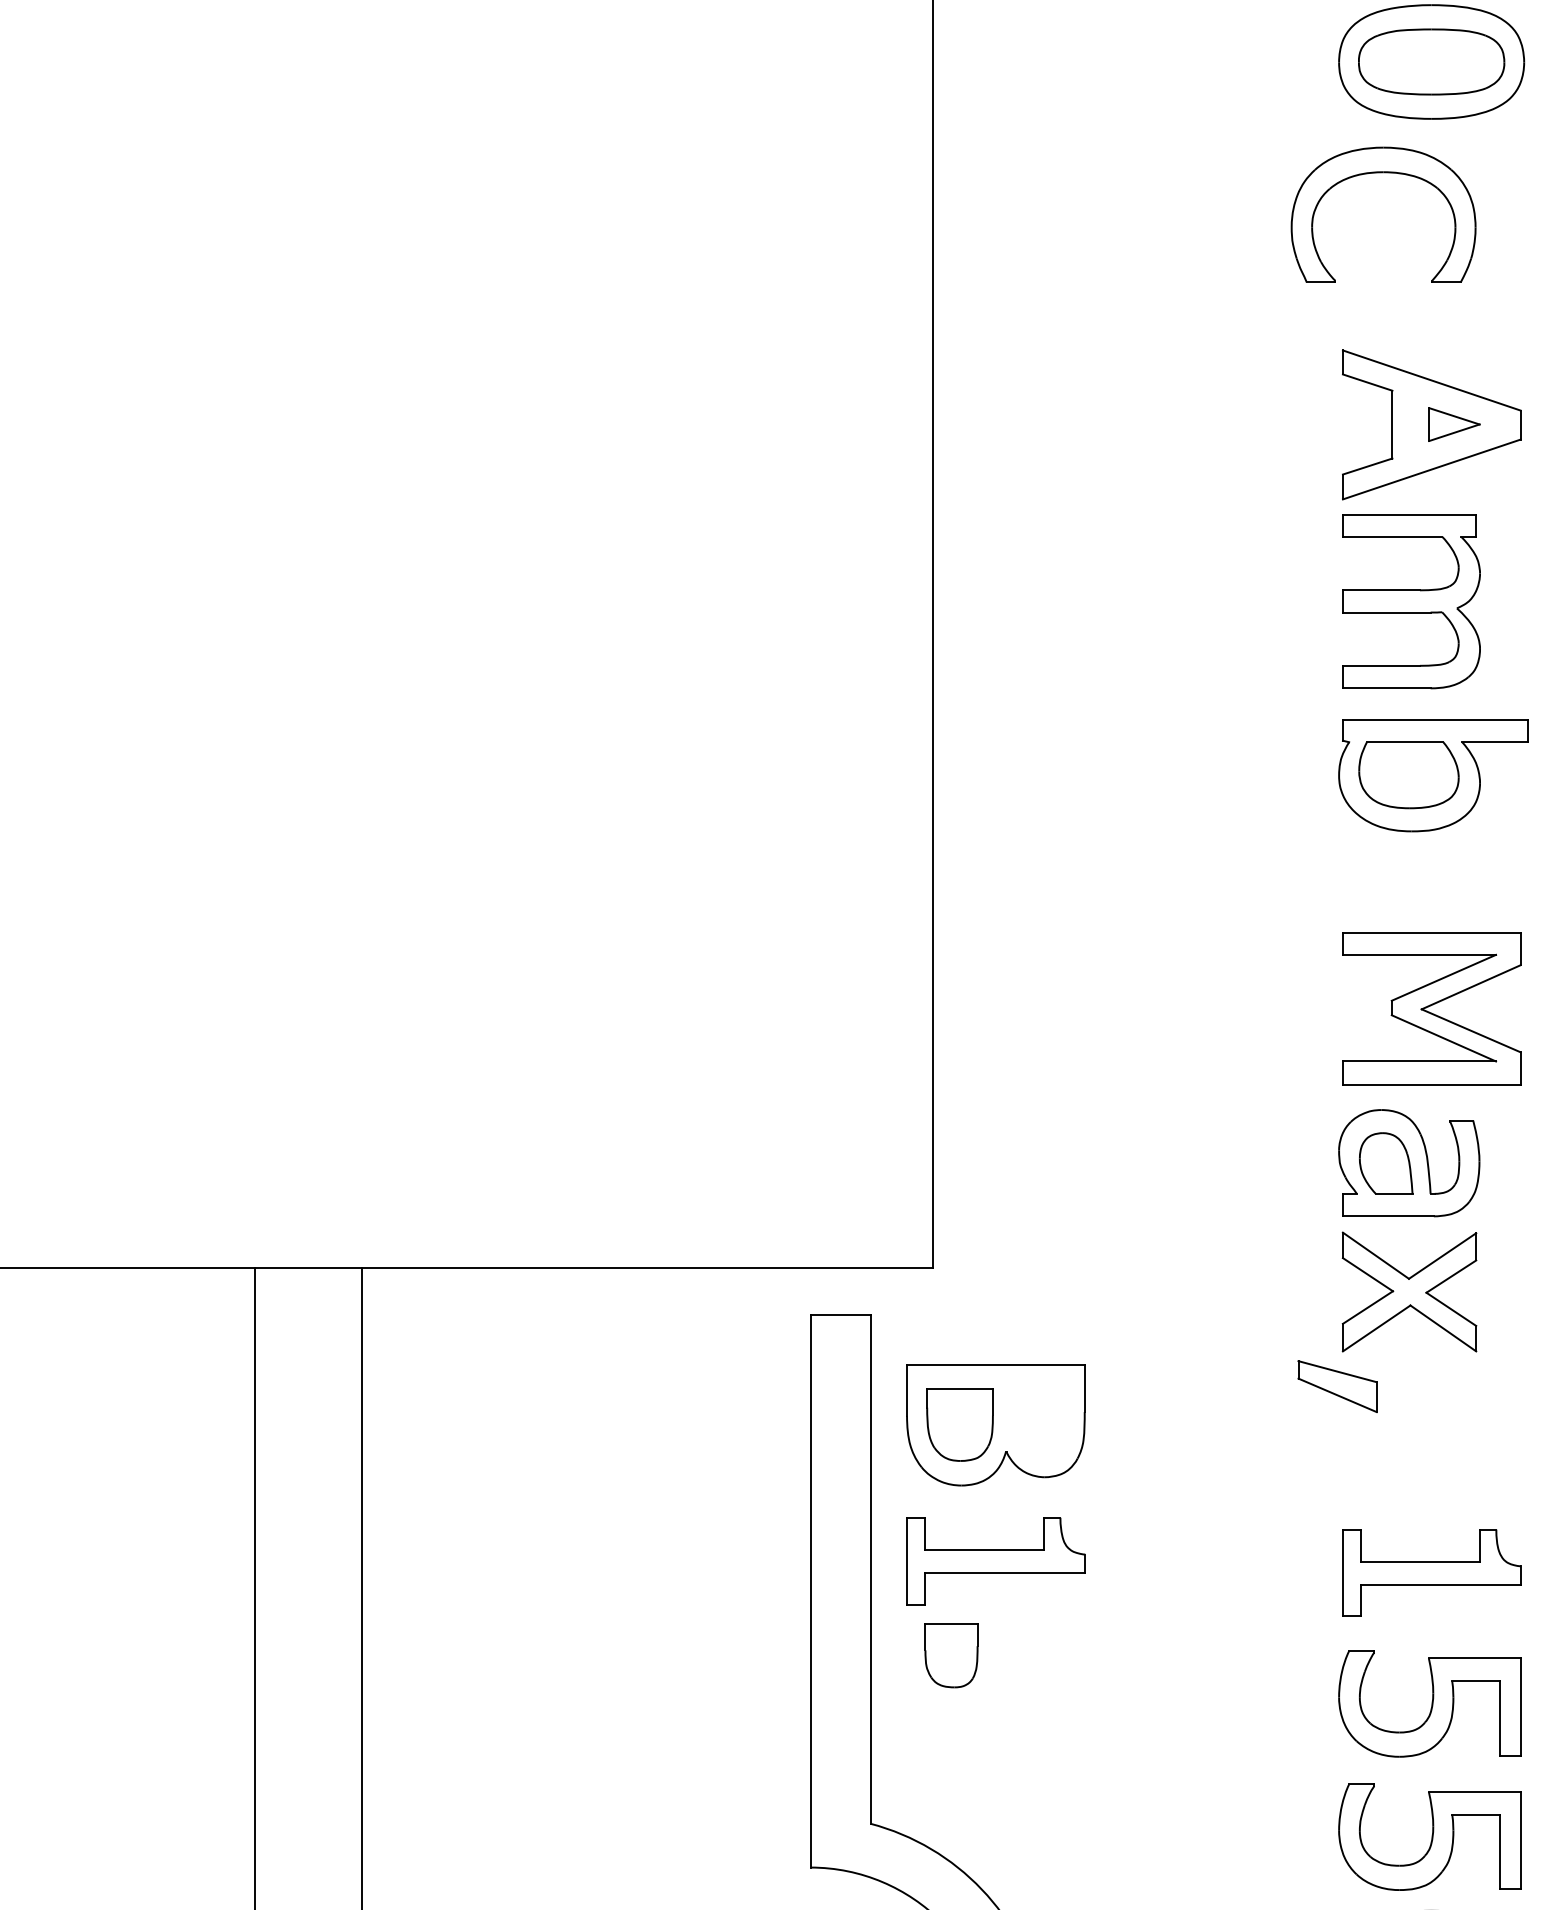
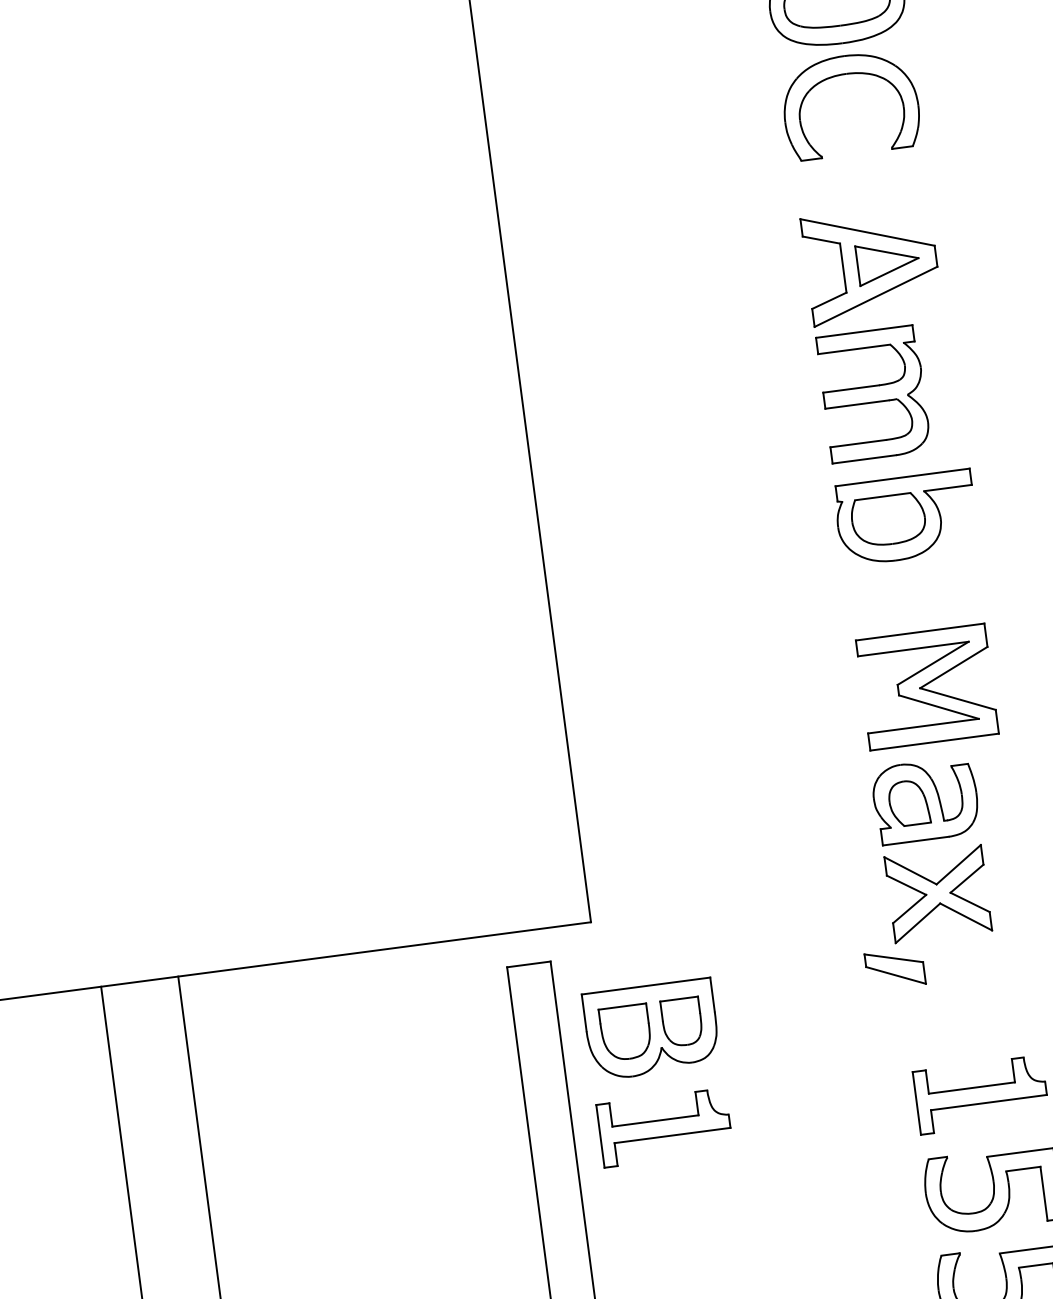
part: (1383, 173) -> (846, 74), moved
part: (1454, 424) -> (888, 262), size x1.67
part: (951, 1655) -> (682, 1022), moved

